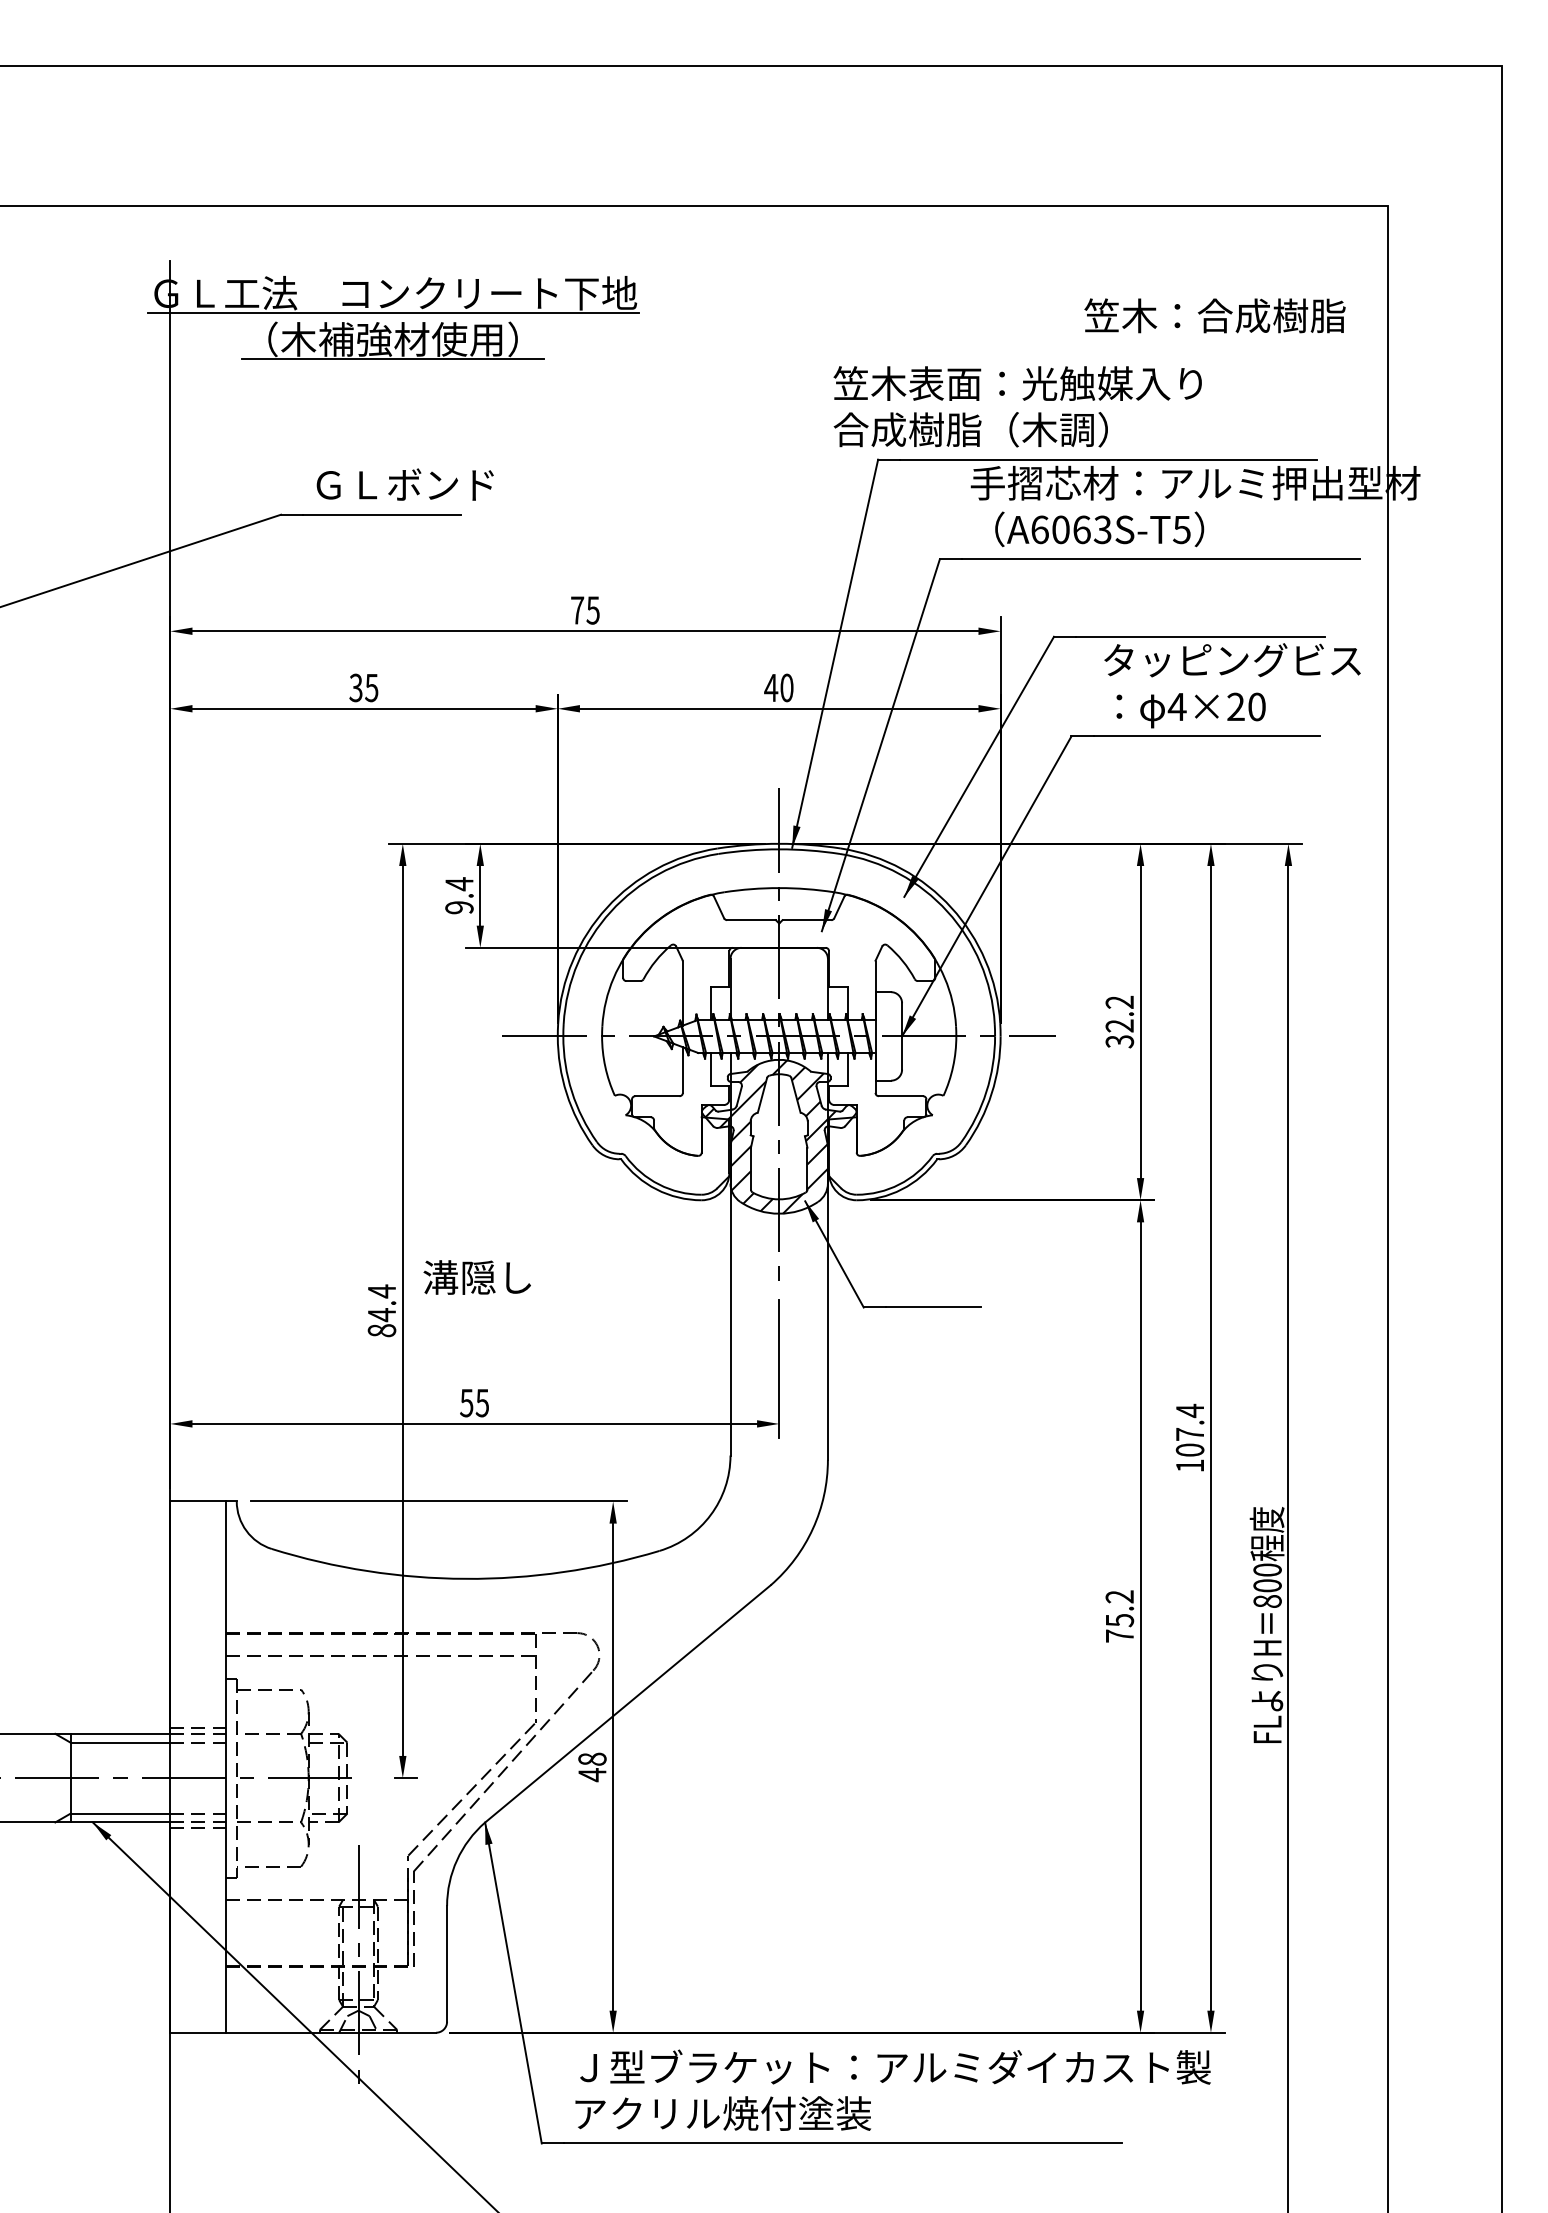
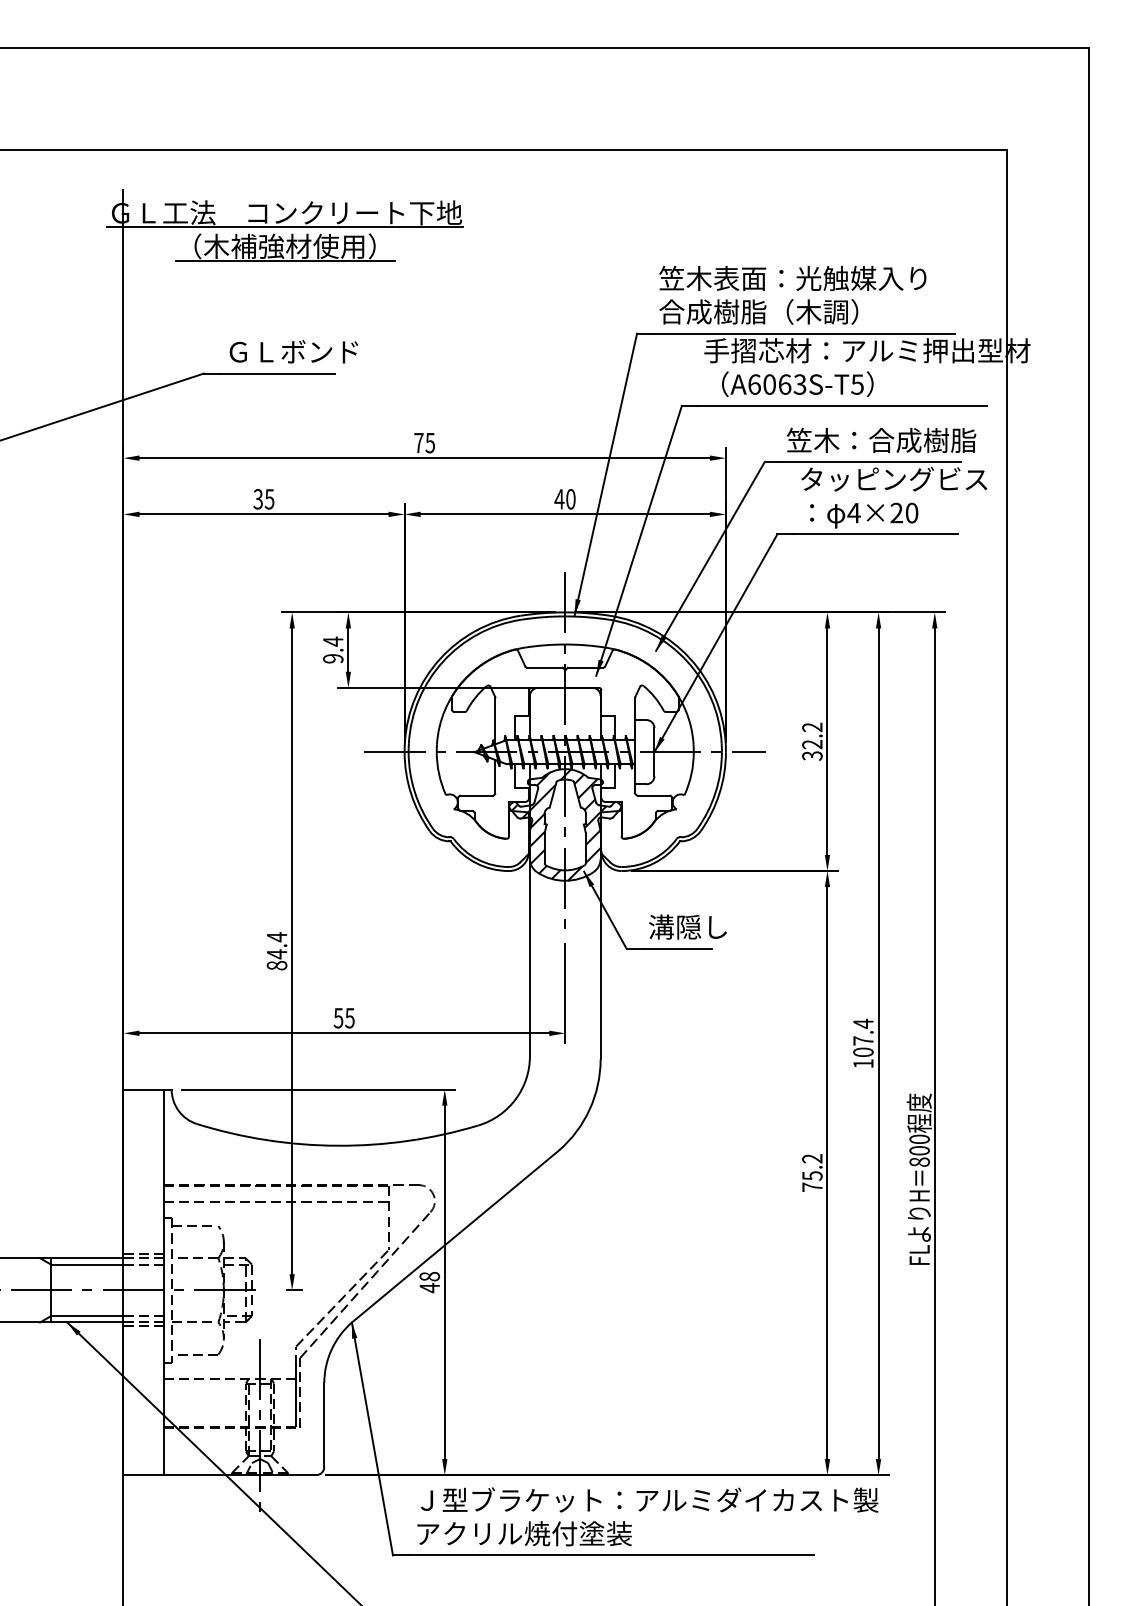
text: (1214, 315) -> (881, 440), moved
text: (1017, 406) -> (792, 295), moved
text: (476, 1277) -> (687, 927), moved

